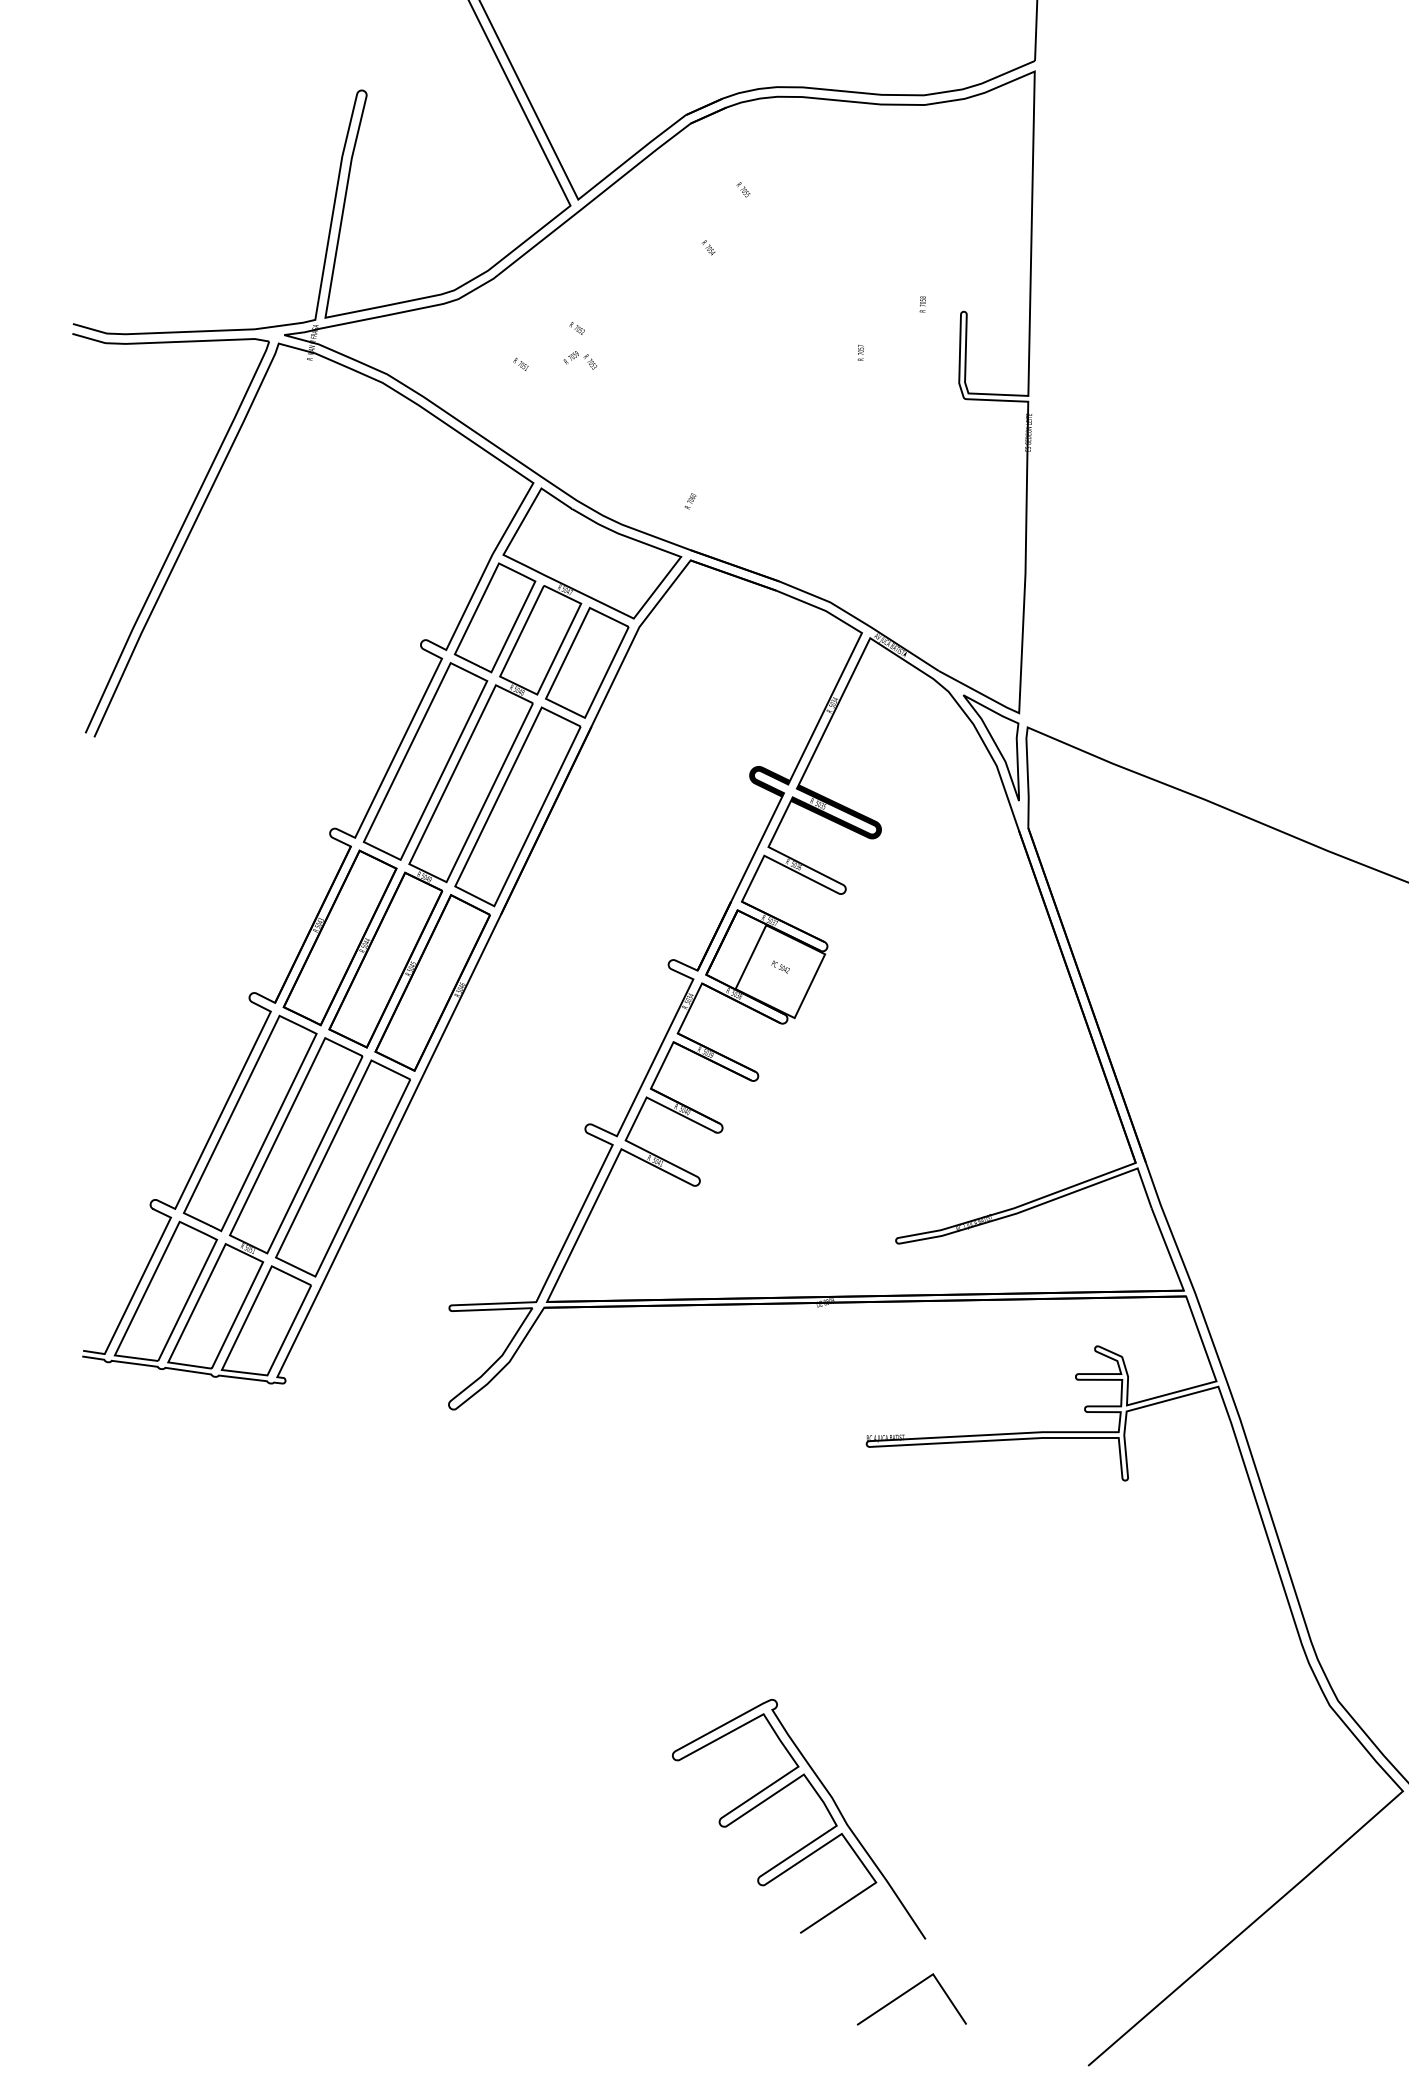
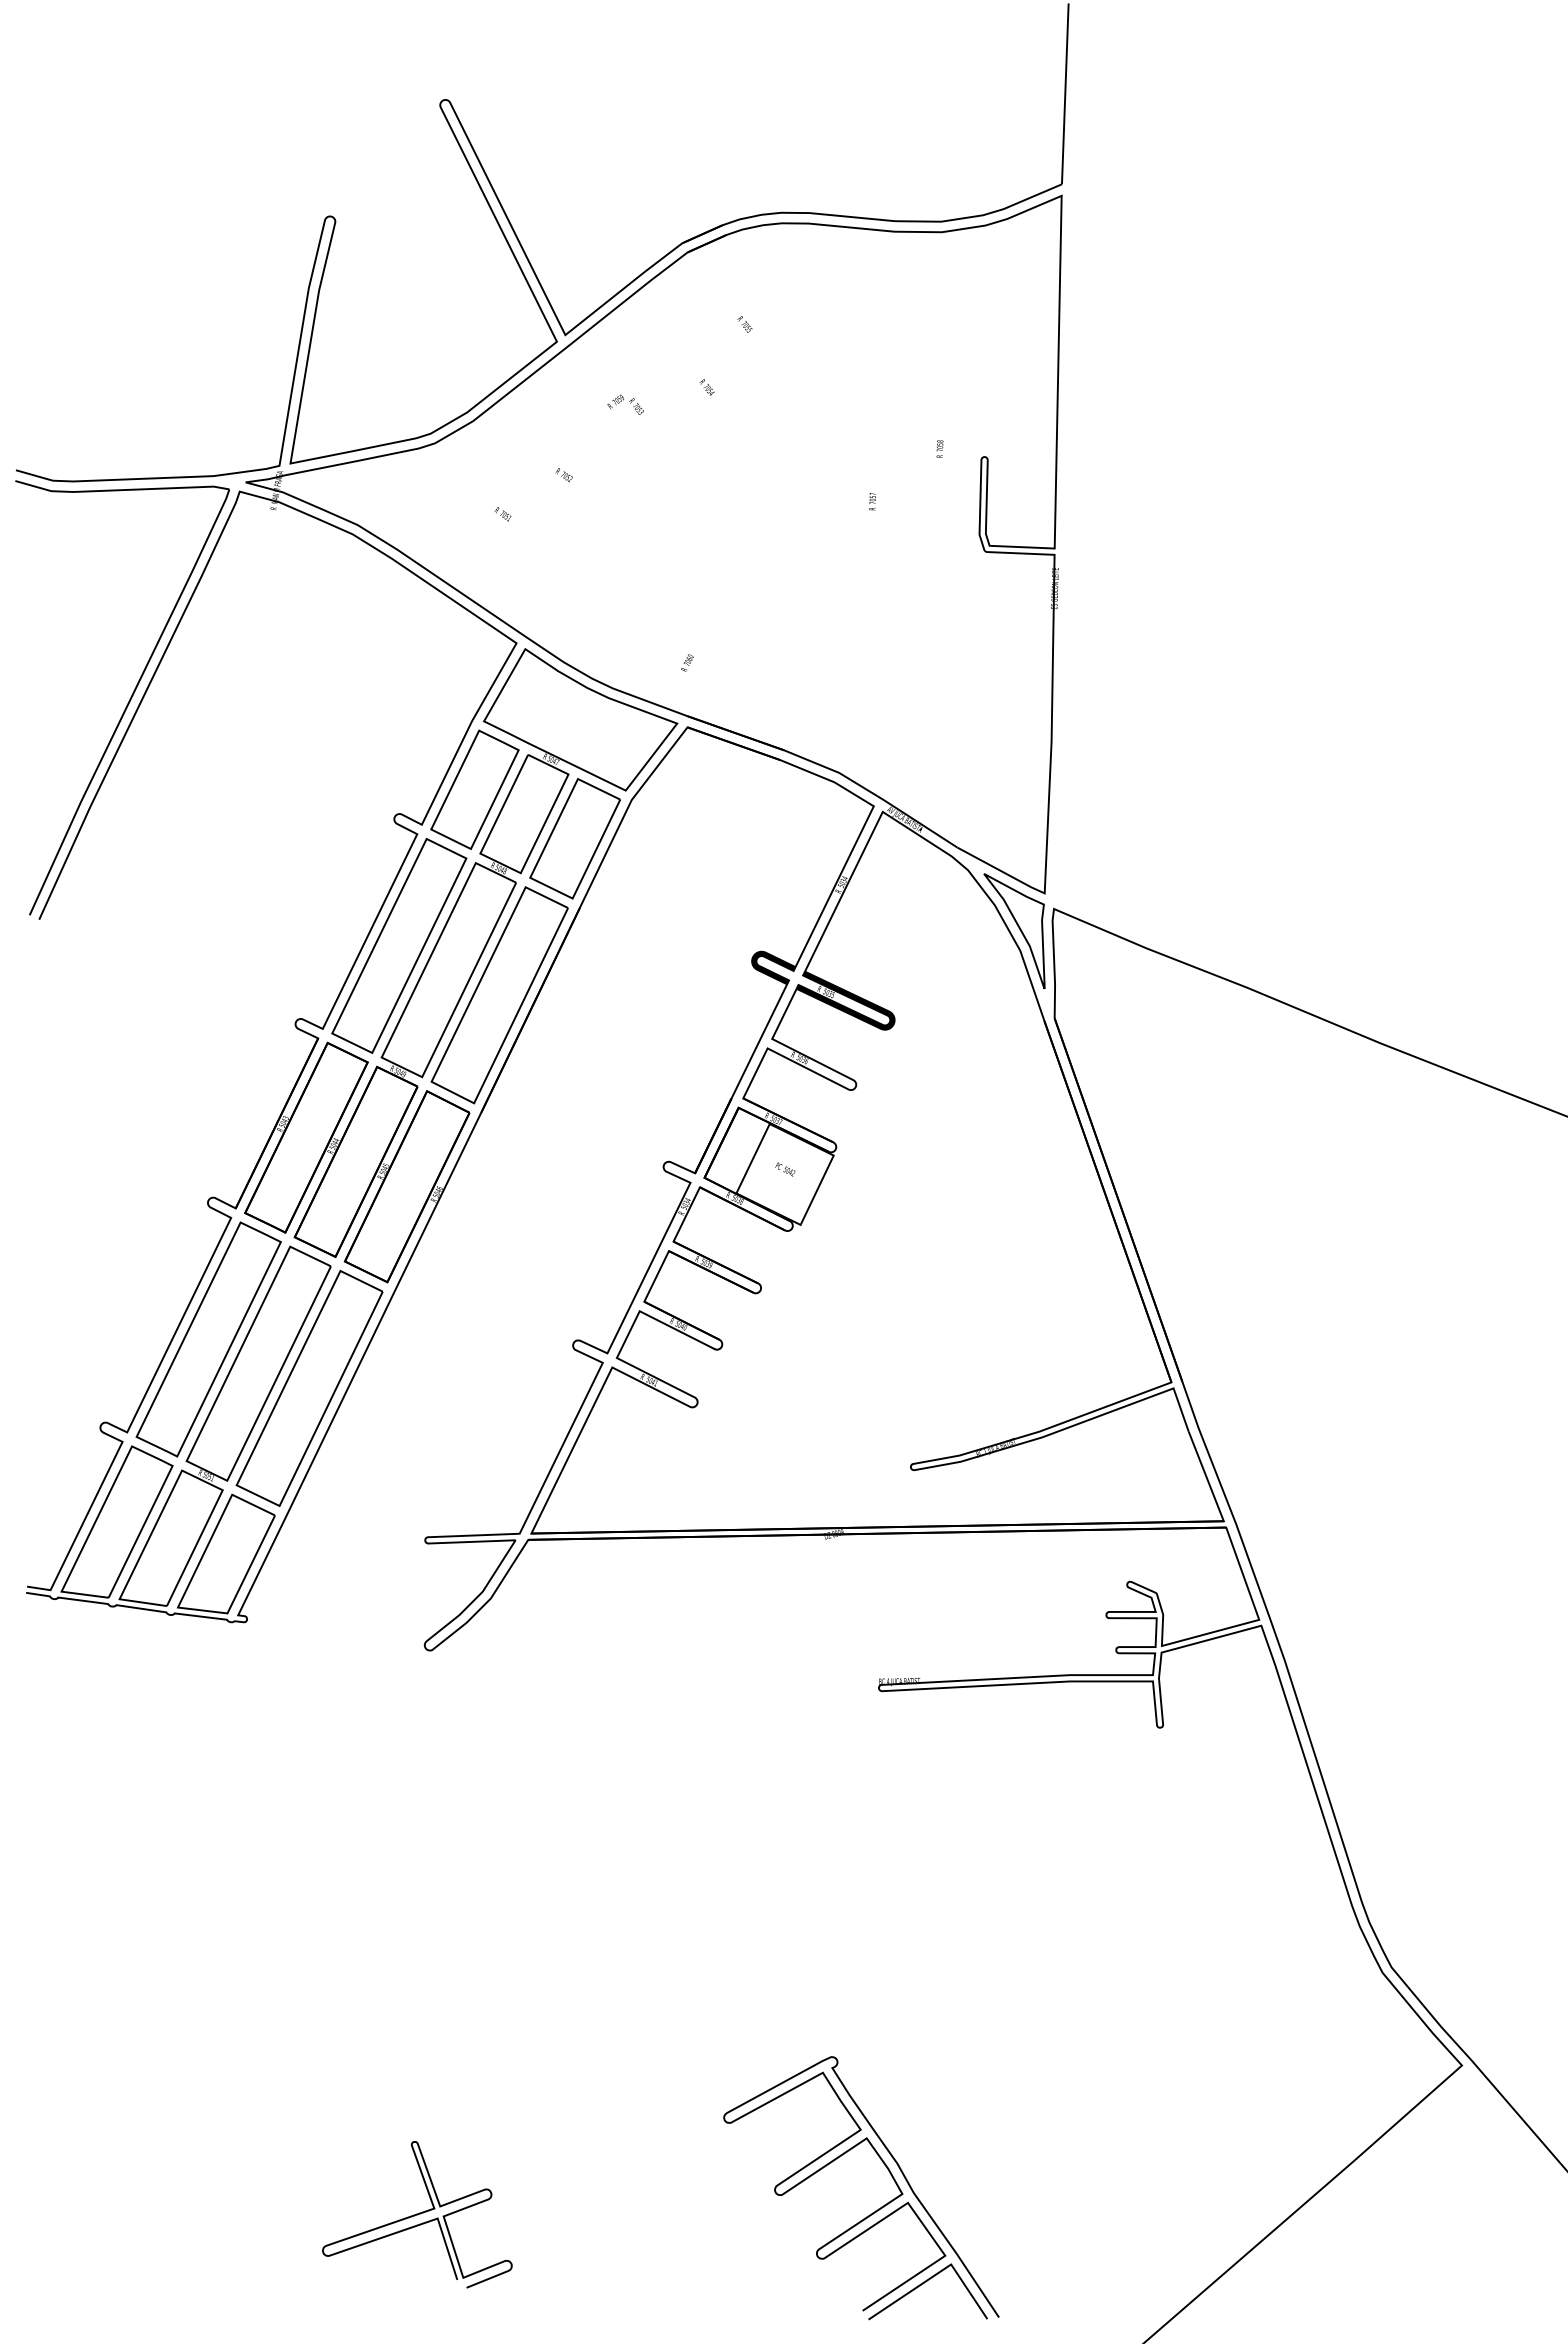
text: (580, 360) -> (625, 404), moved
curve: (812, 1840) -> (875, 2210), moved
curve: (442, 1928) -> (417, 2214), added

